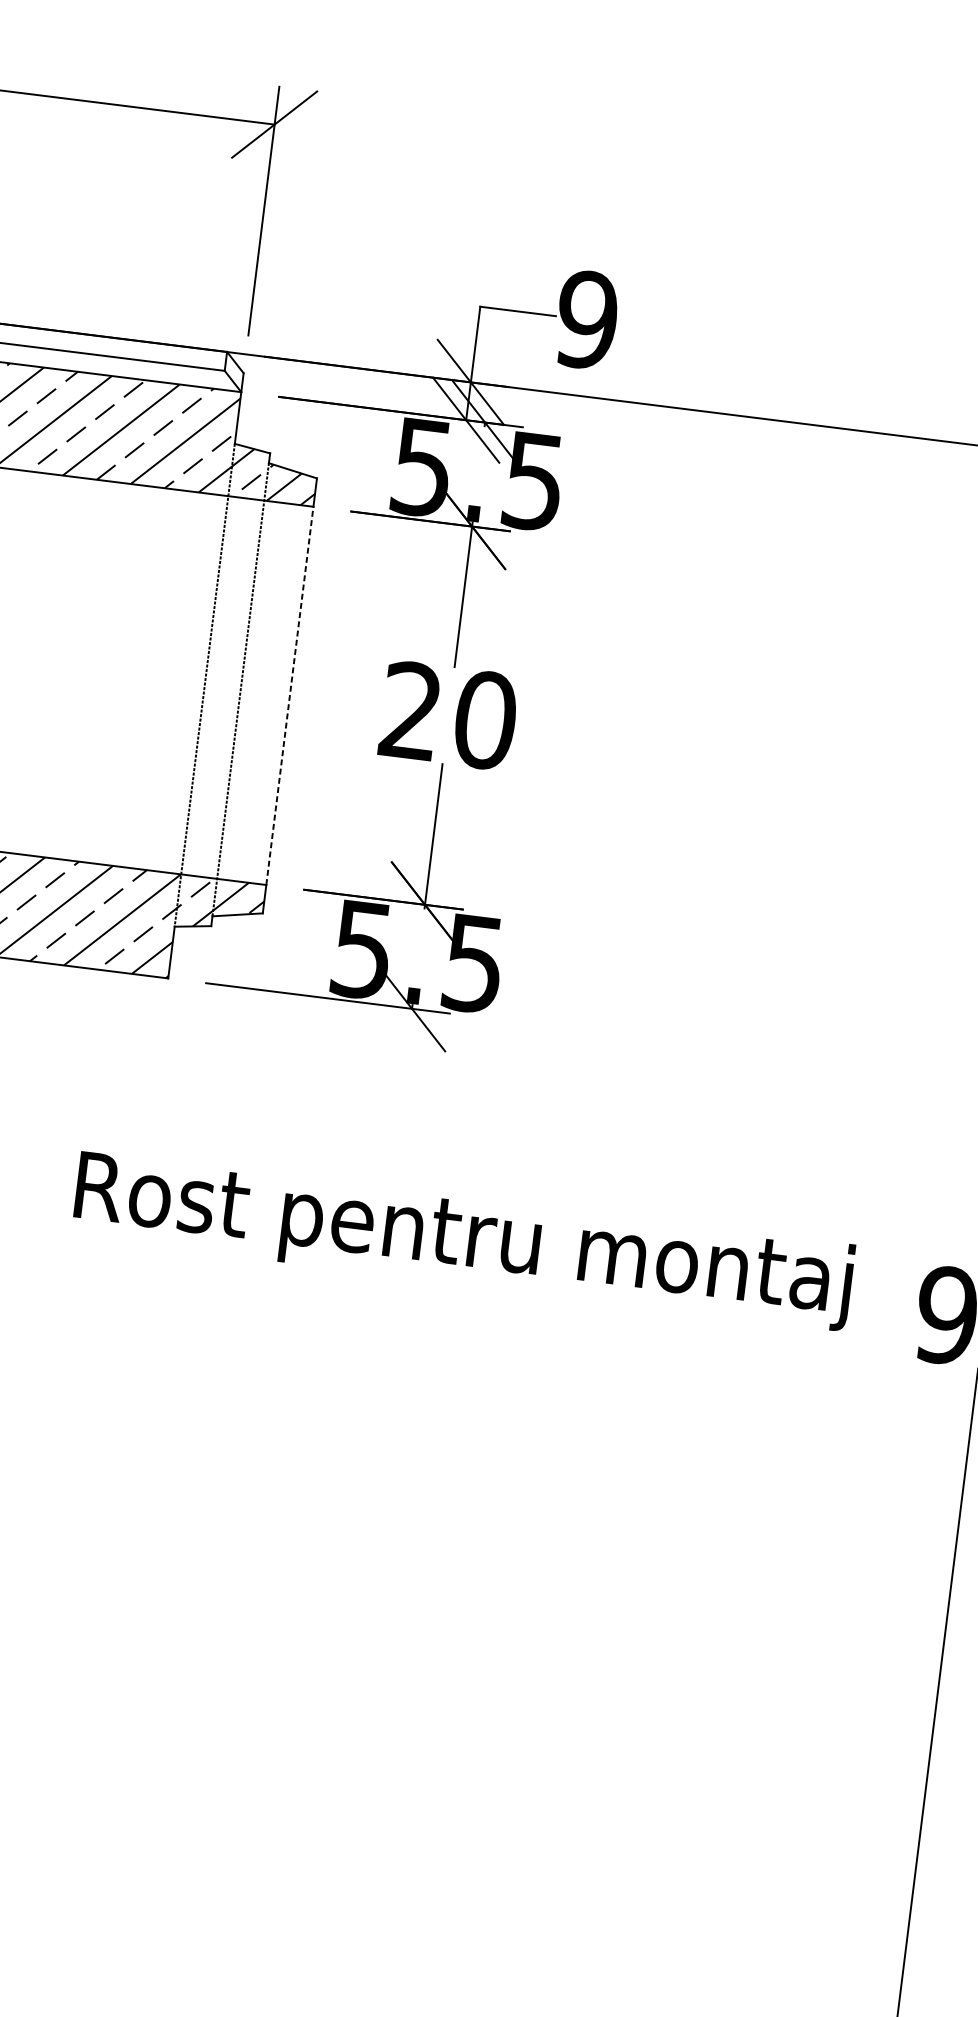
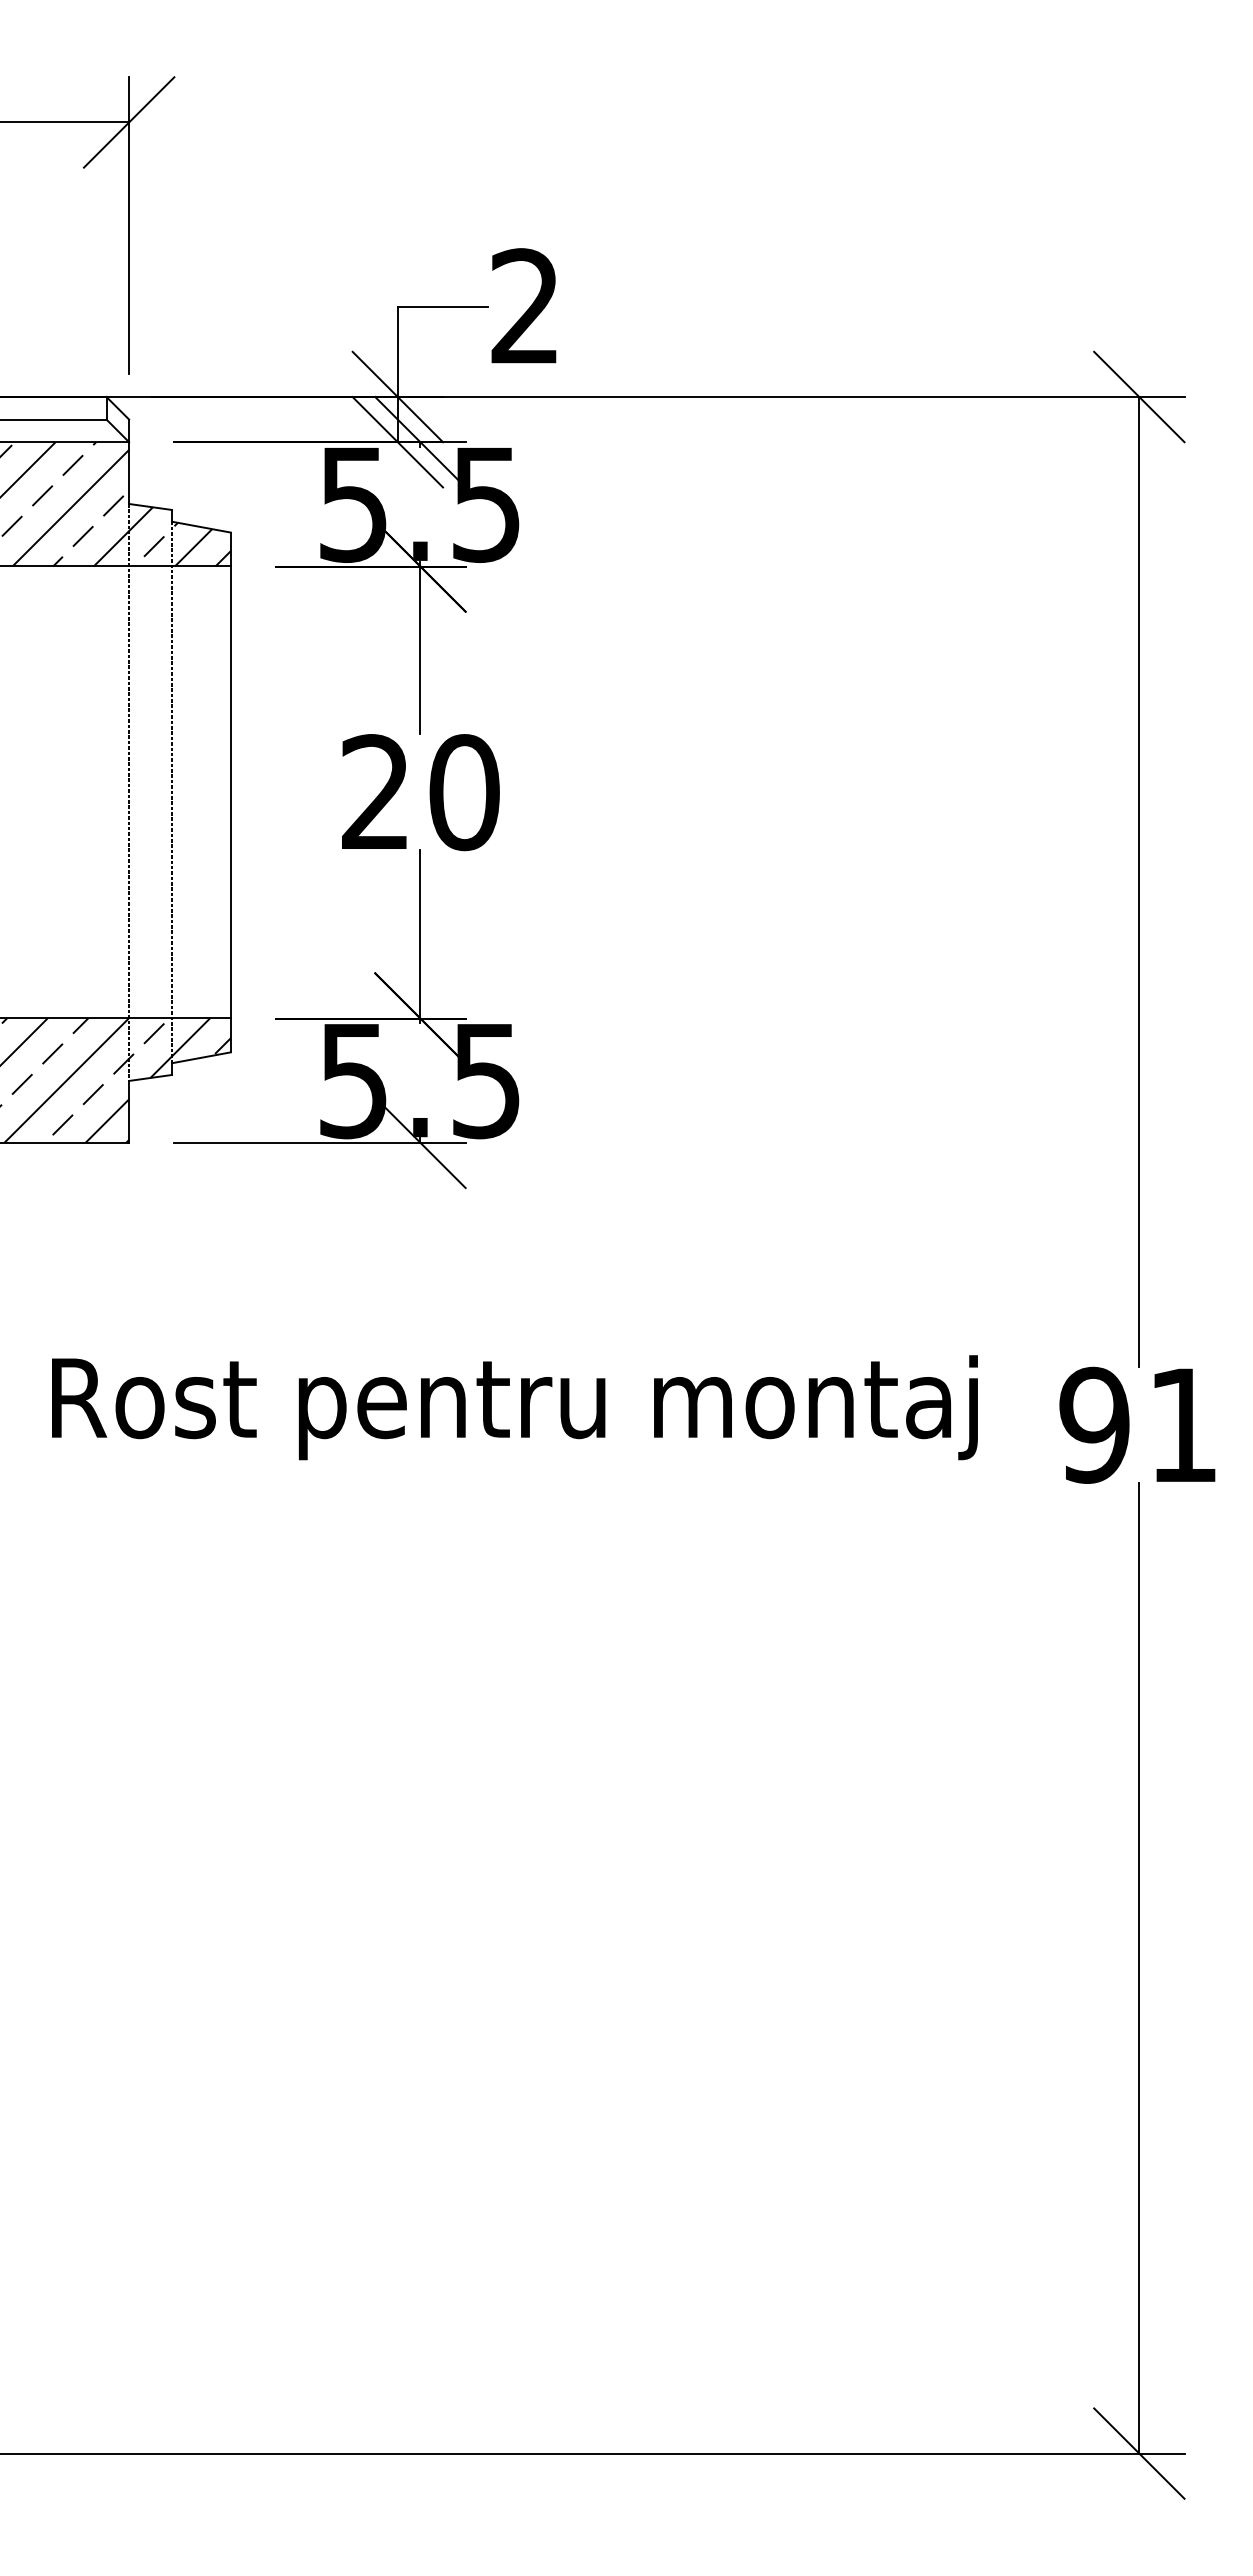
text: (587, 319) -> (525, 306), 9 -> 2
line: (289, 695) -> (230, 792), dashed -> solid

